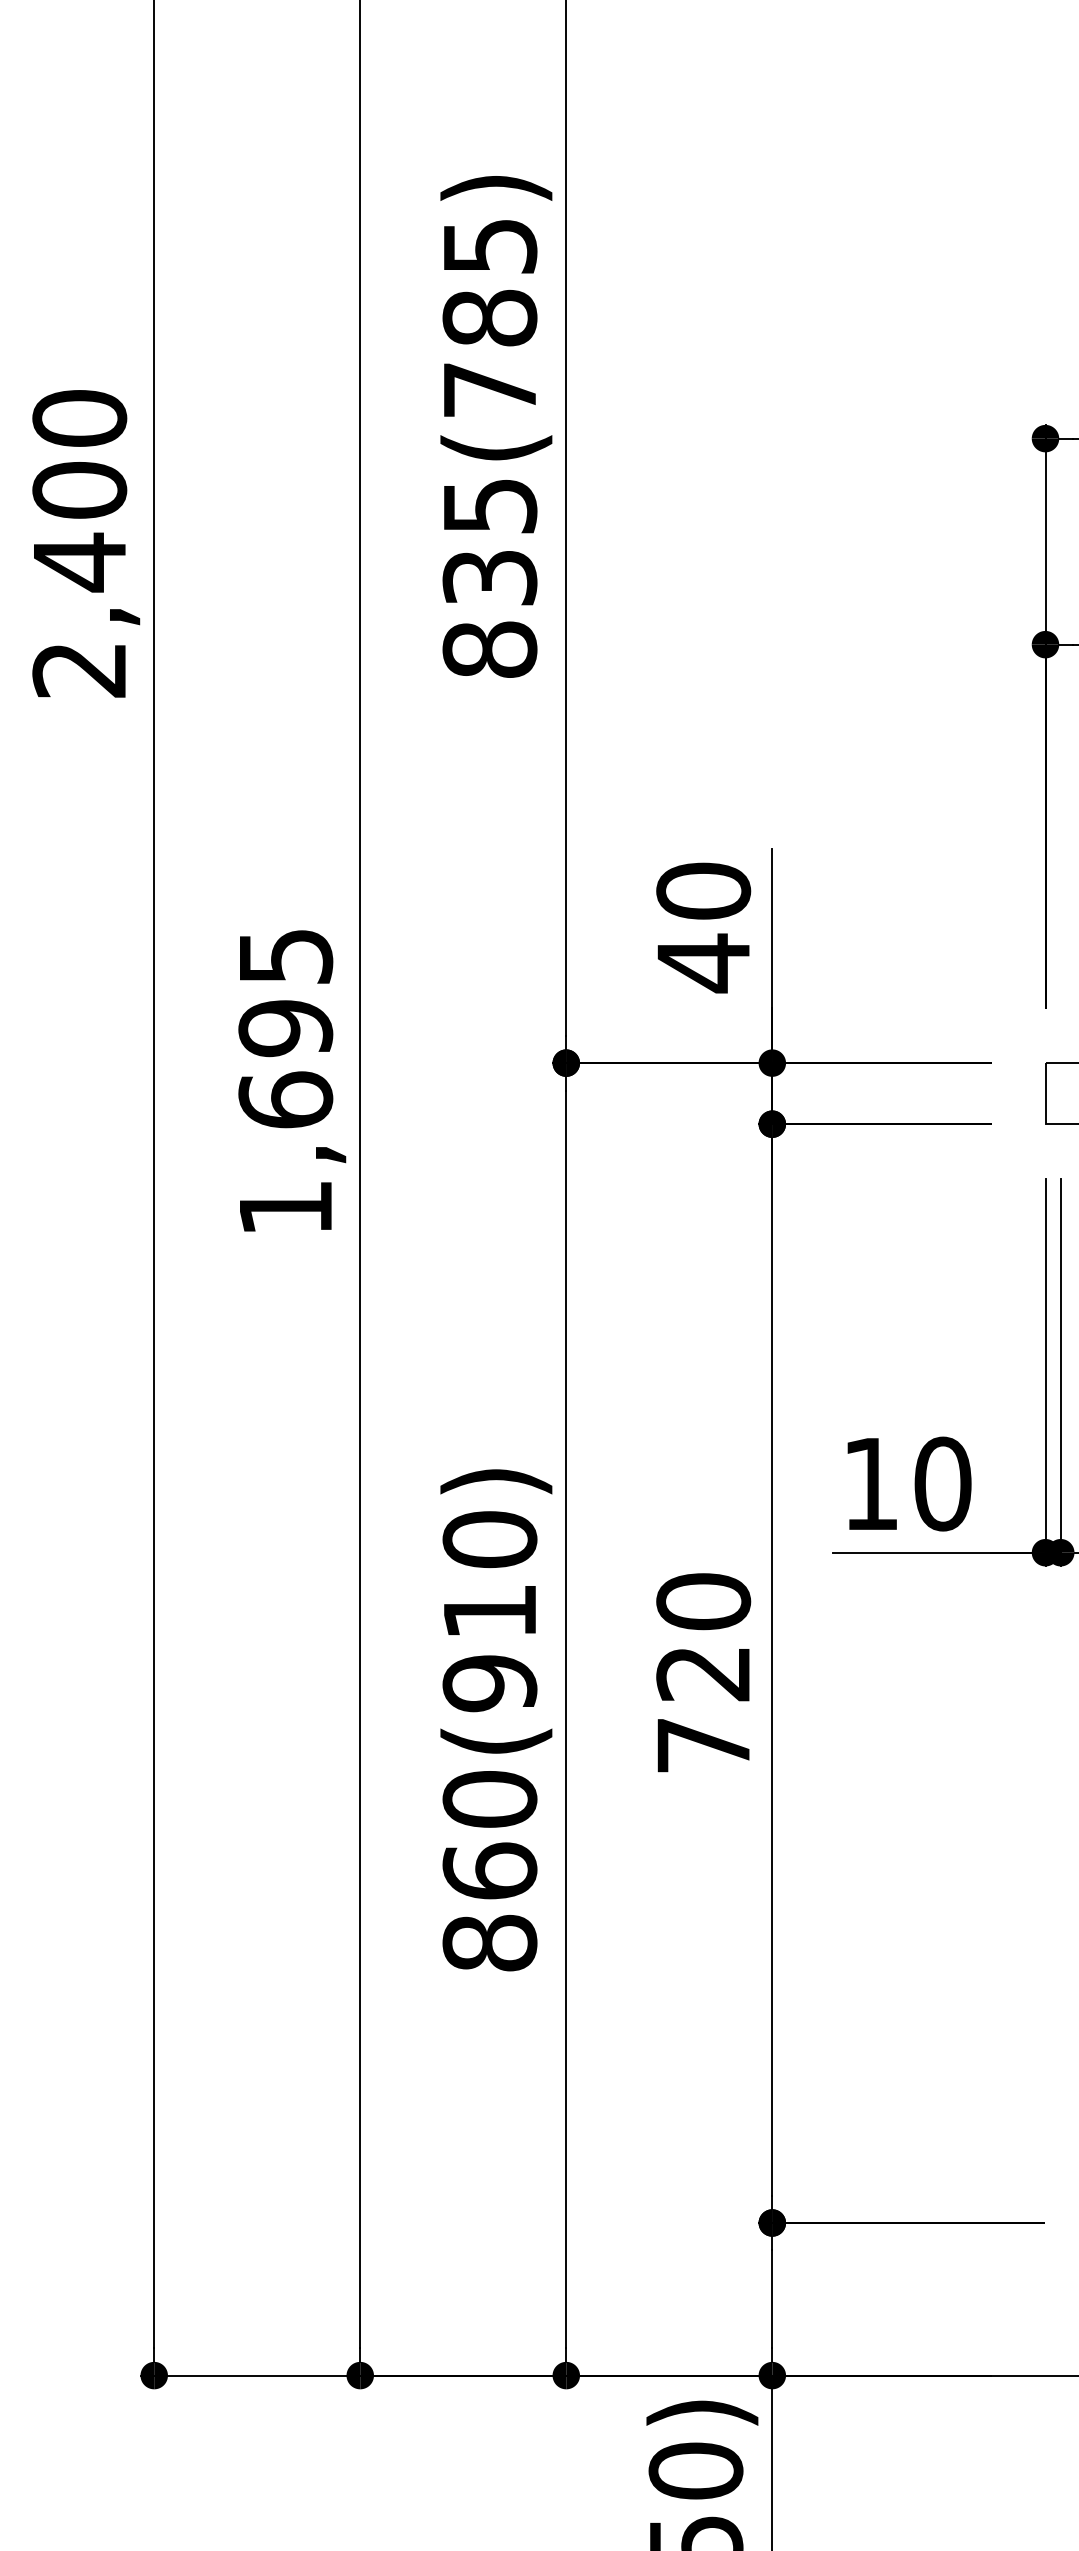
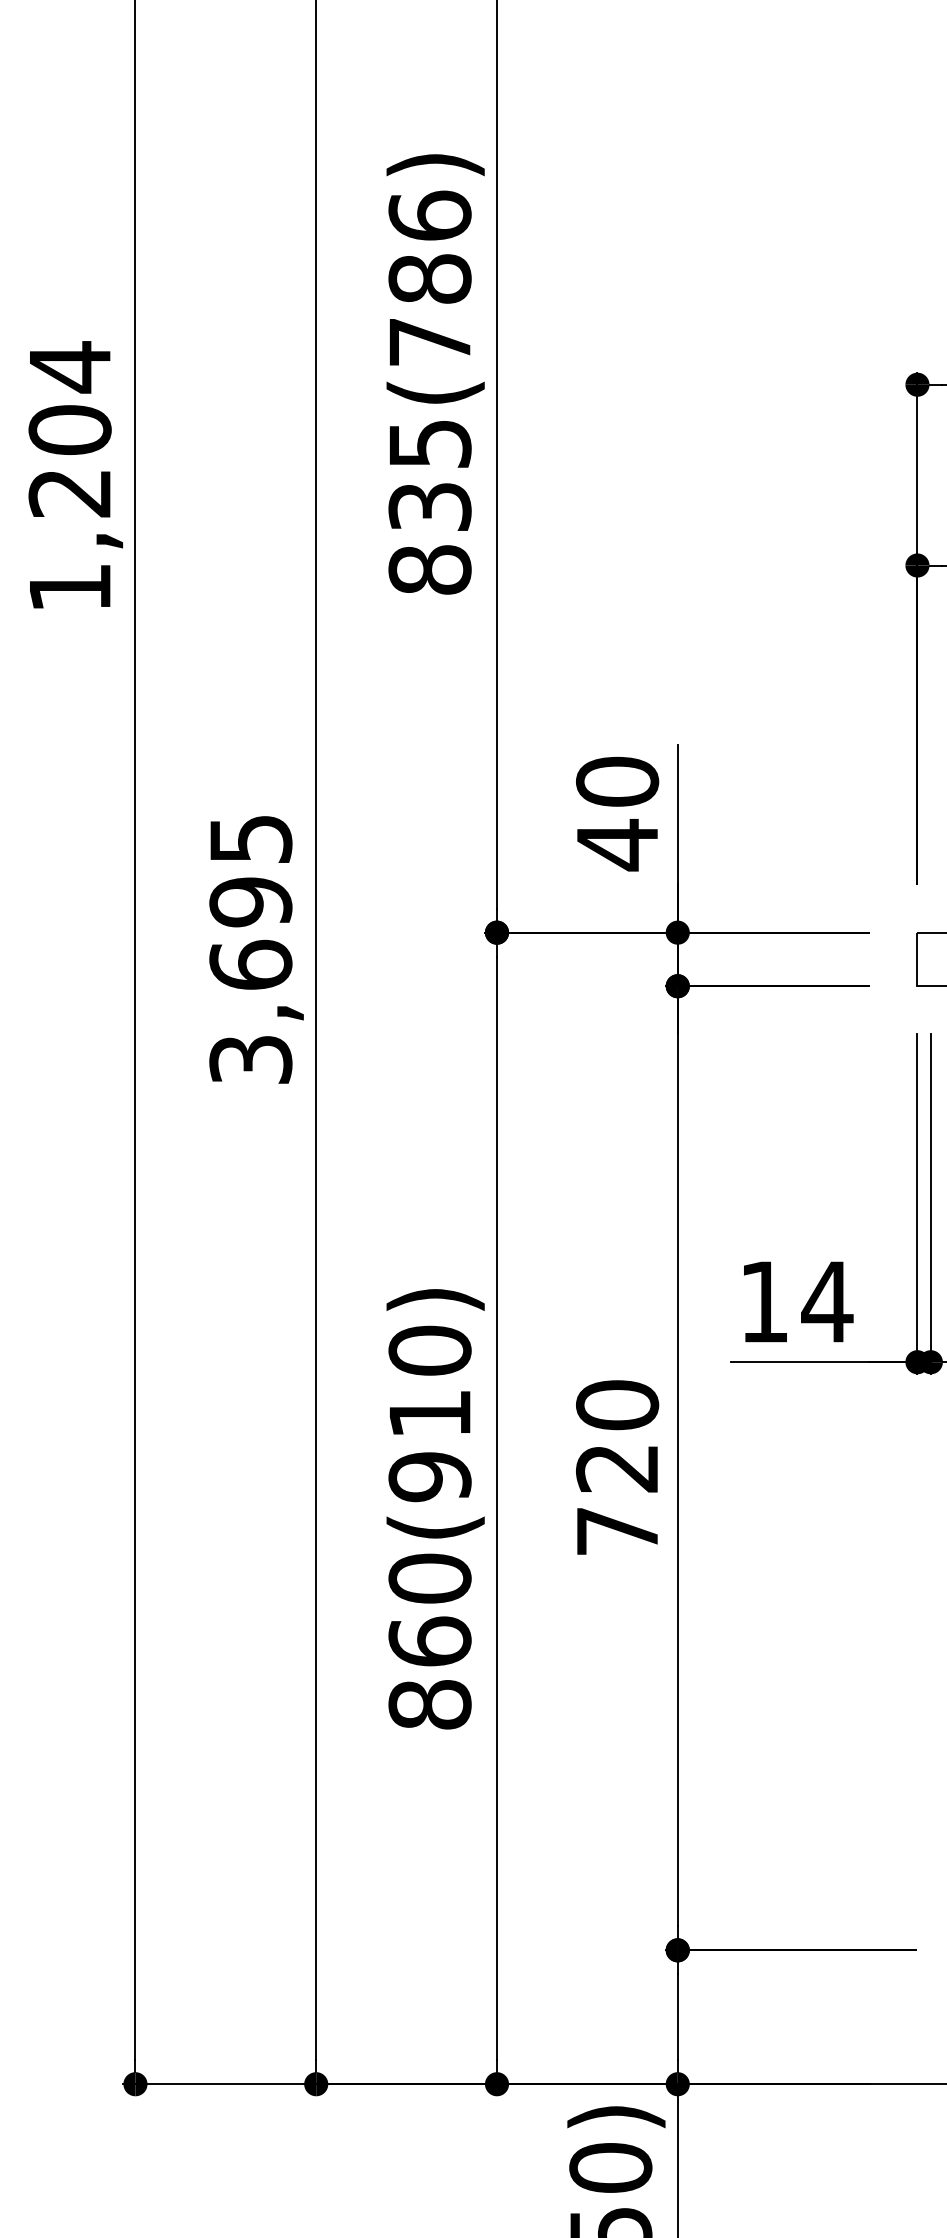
text: (489, 245) -> (429, 215), 835(785) -> 835(786)
text: (79, 542) -> (69, 475), 2,400 -> 1,204
text: (285, 1208) -> (250, 1060), 1,695 -> 3,695
text: (942, 1483) -> (827, 1301), 10 -> 14

